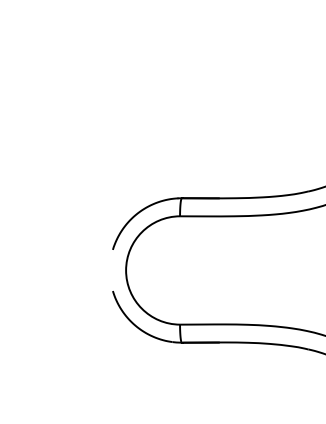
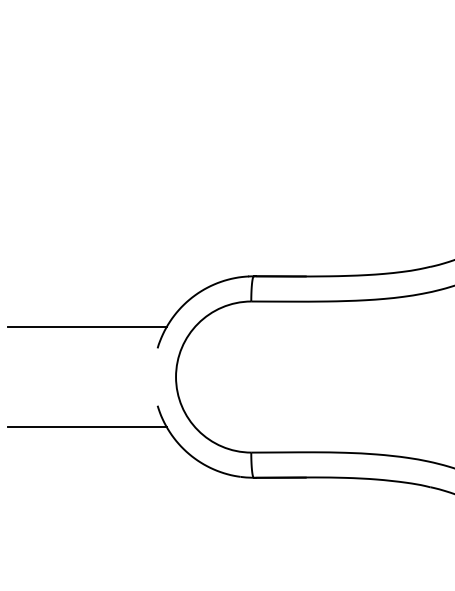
line: (62, 234) -> (87, 326), added
line: (62, 306) -> (87, 427), added

